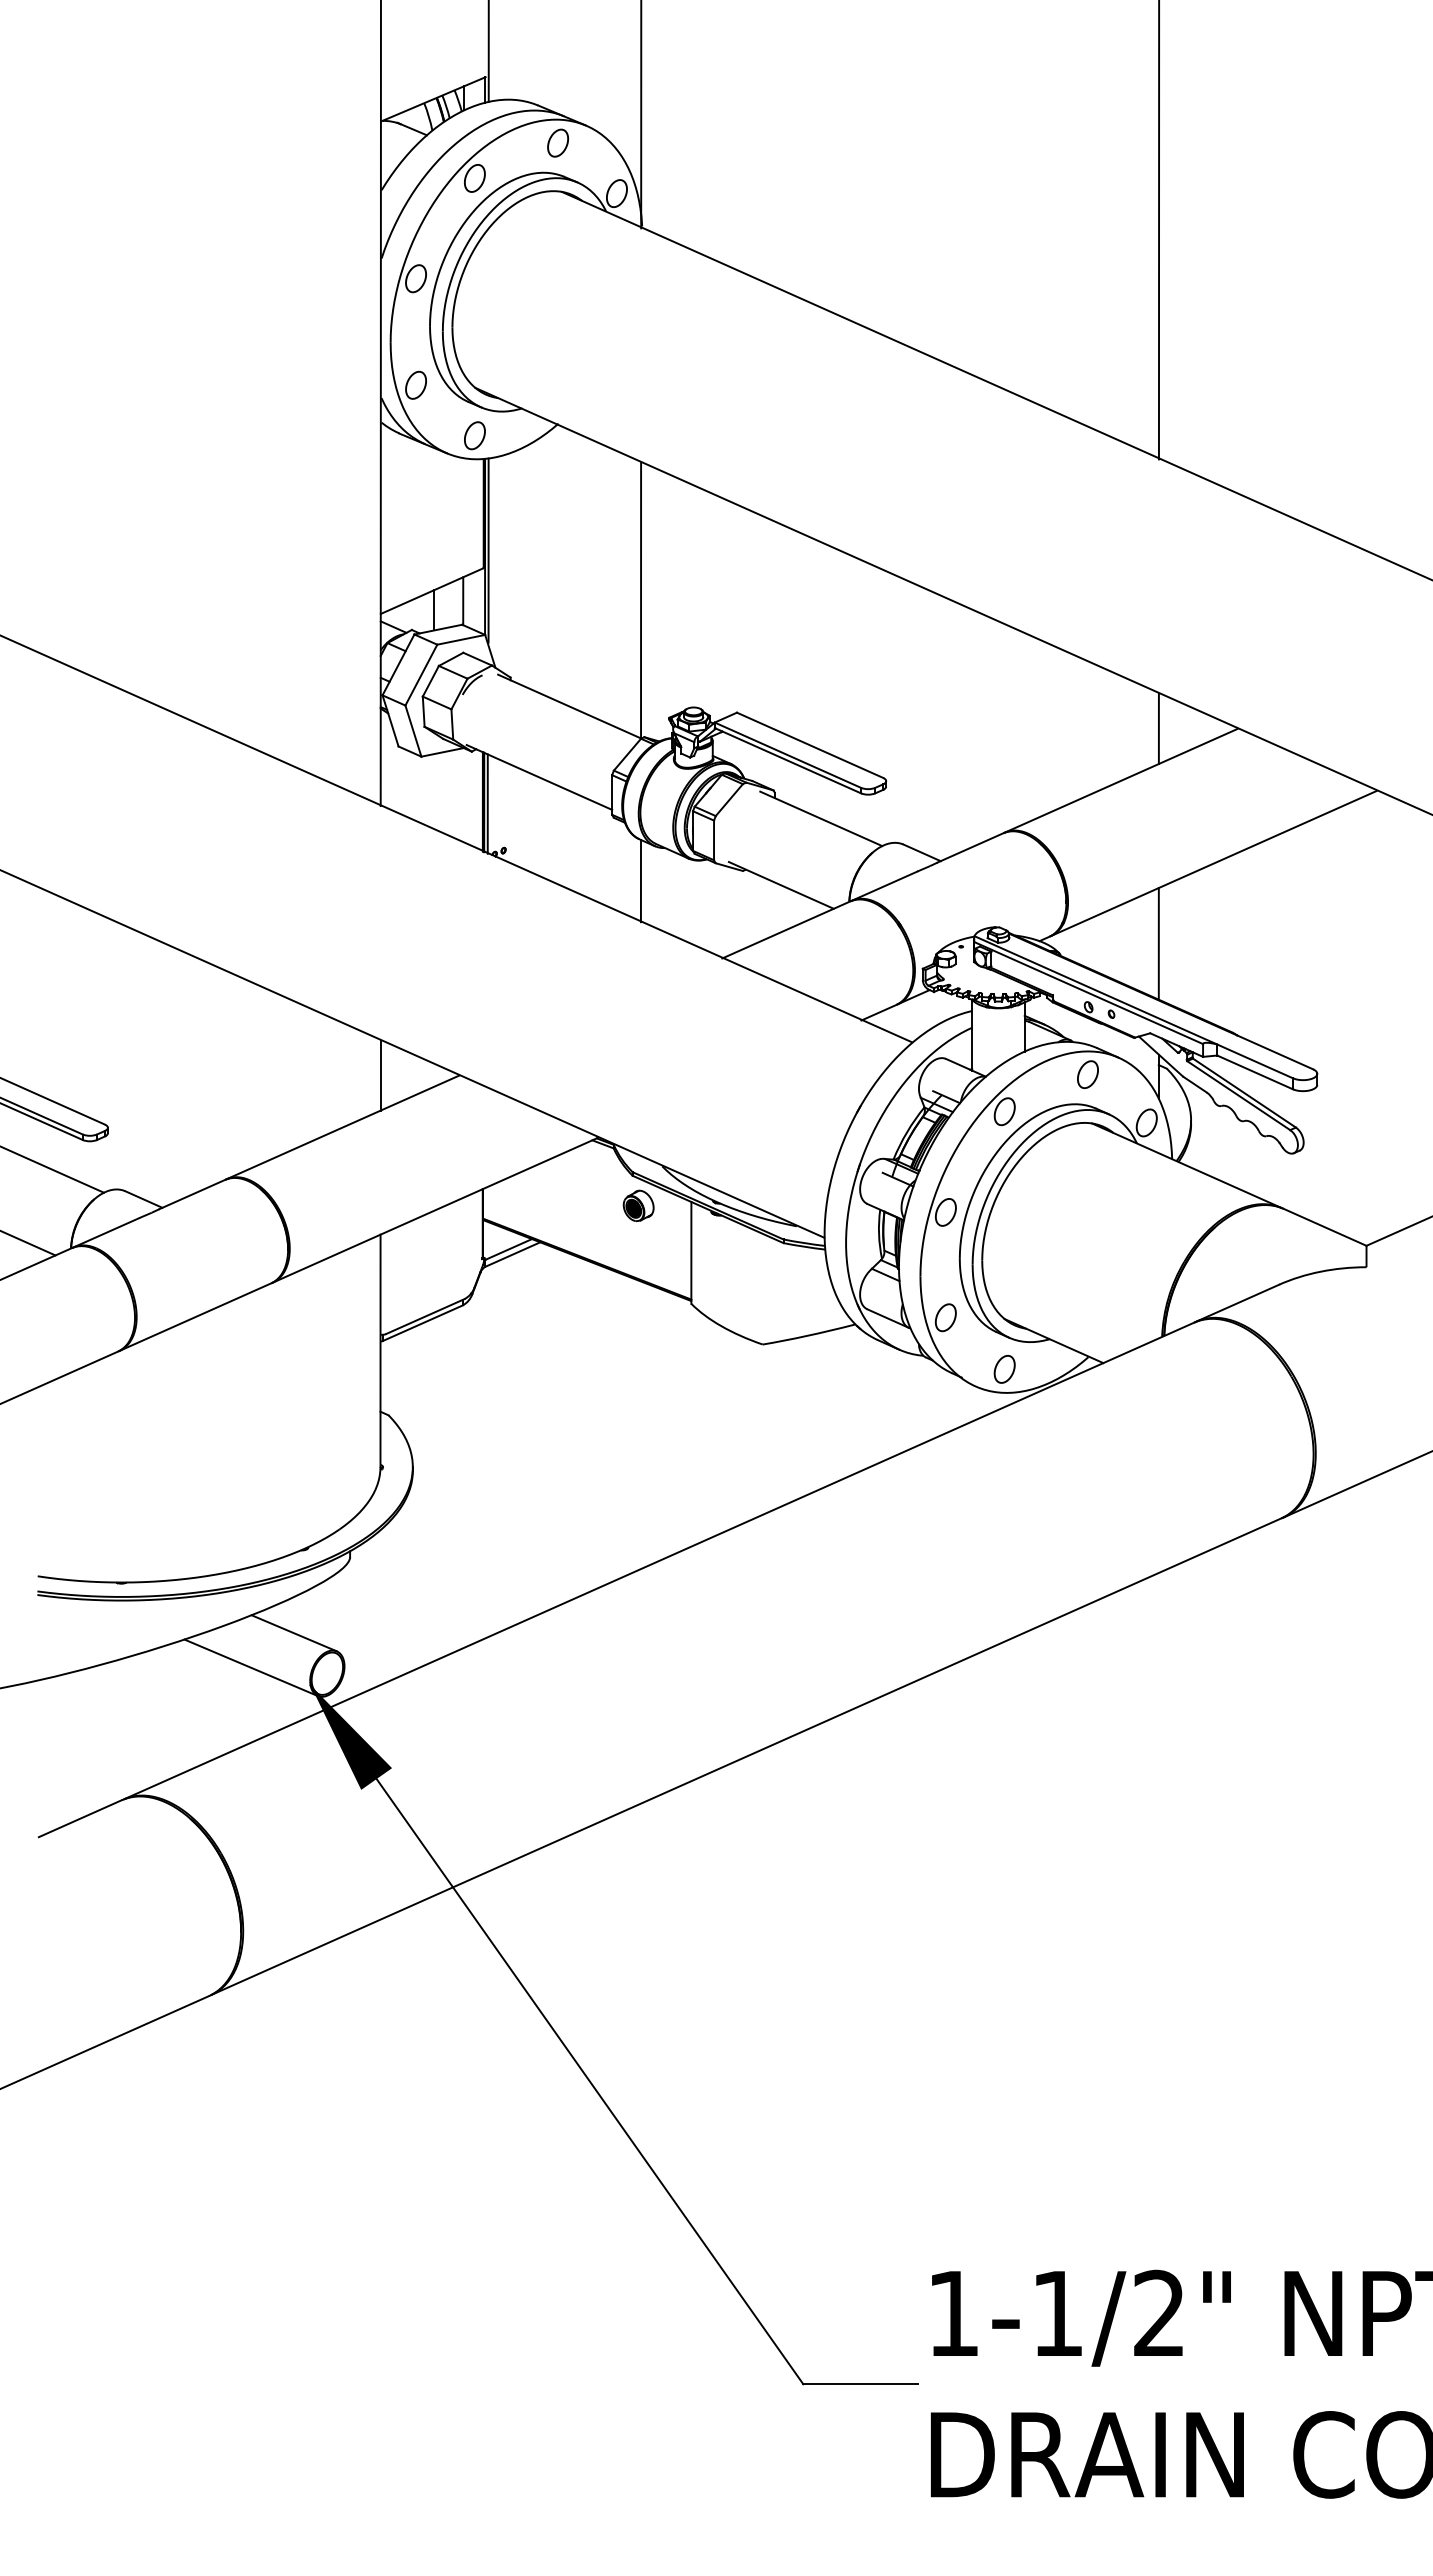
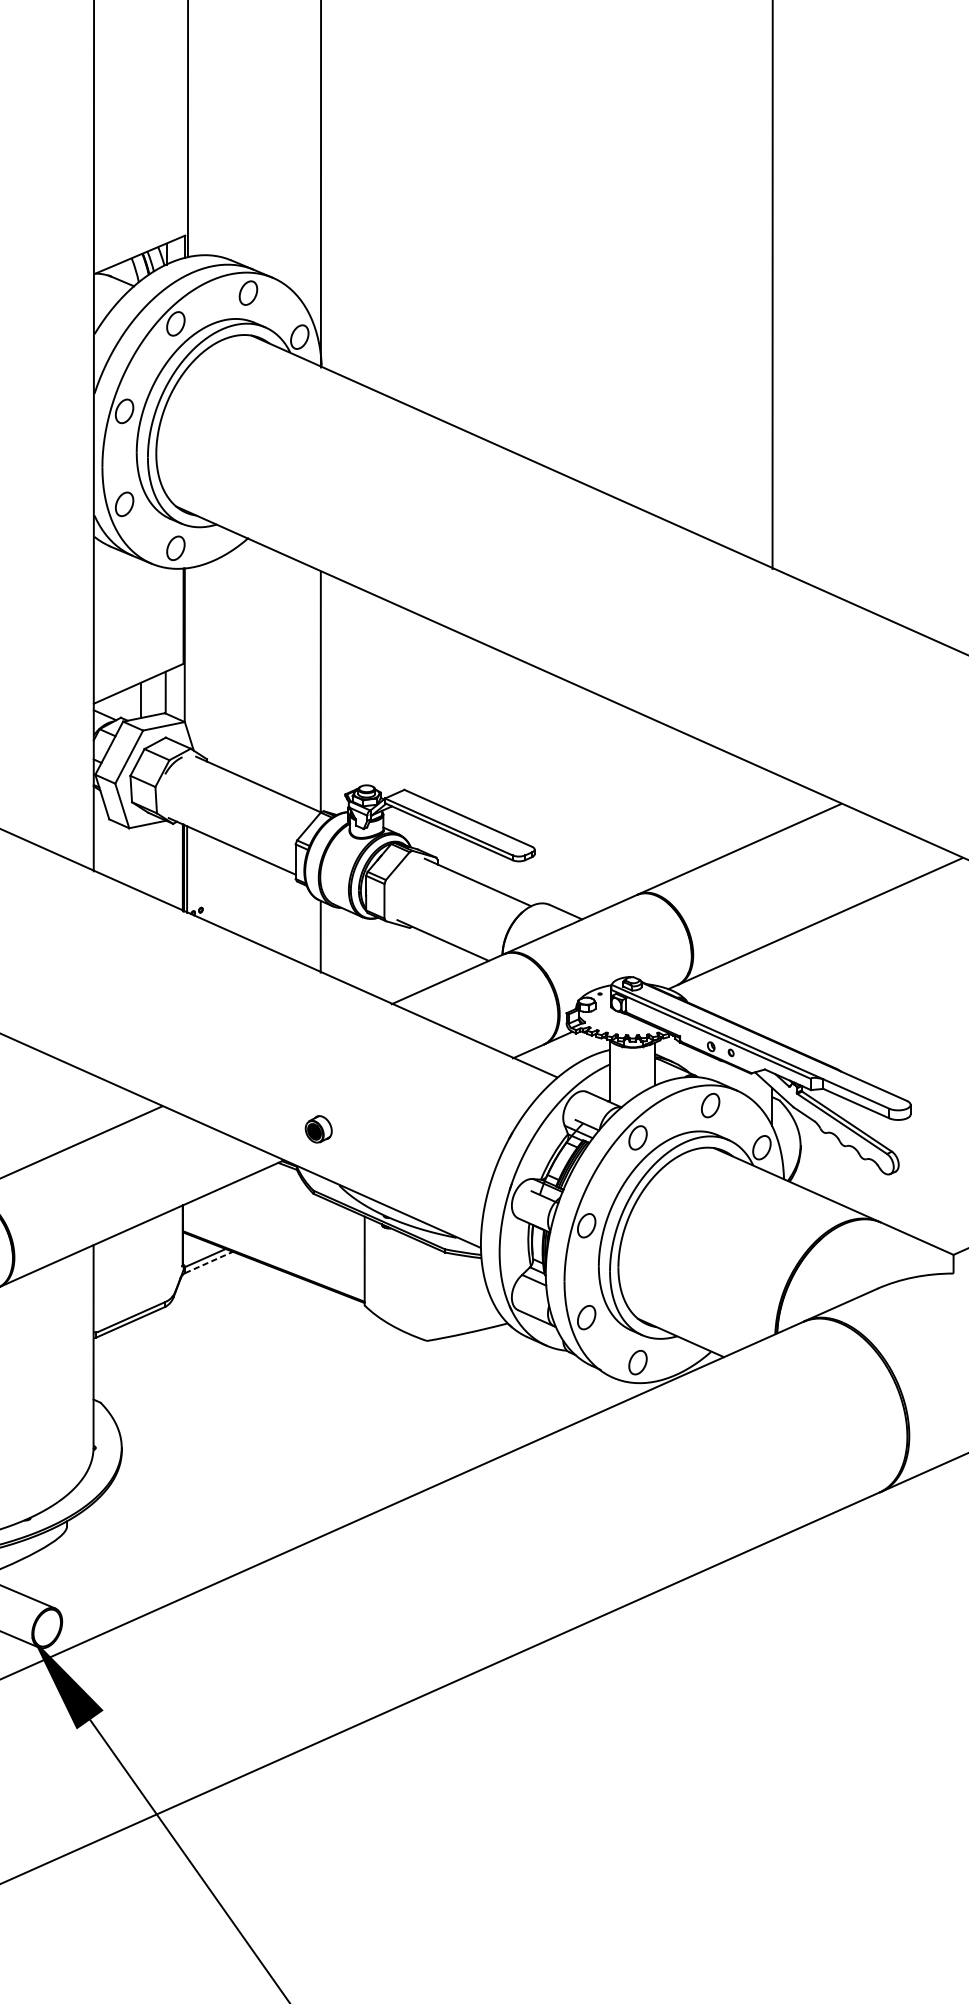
line: (488, 550) -> (187, 648), removed
line: (1158, 729) -> (772, 804), removed
line: (1158, 943) -> (772, 991), removed
line: (380, 1075) -> (93, 1106), removed
part: (638, 1205) -> (318, 1129), moved
line: (513, 1254) -> (209, 1262), solid -> dashed

